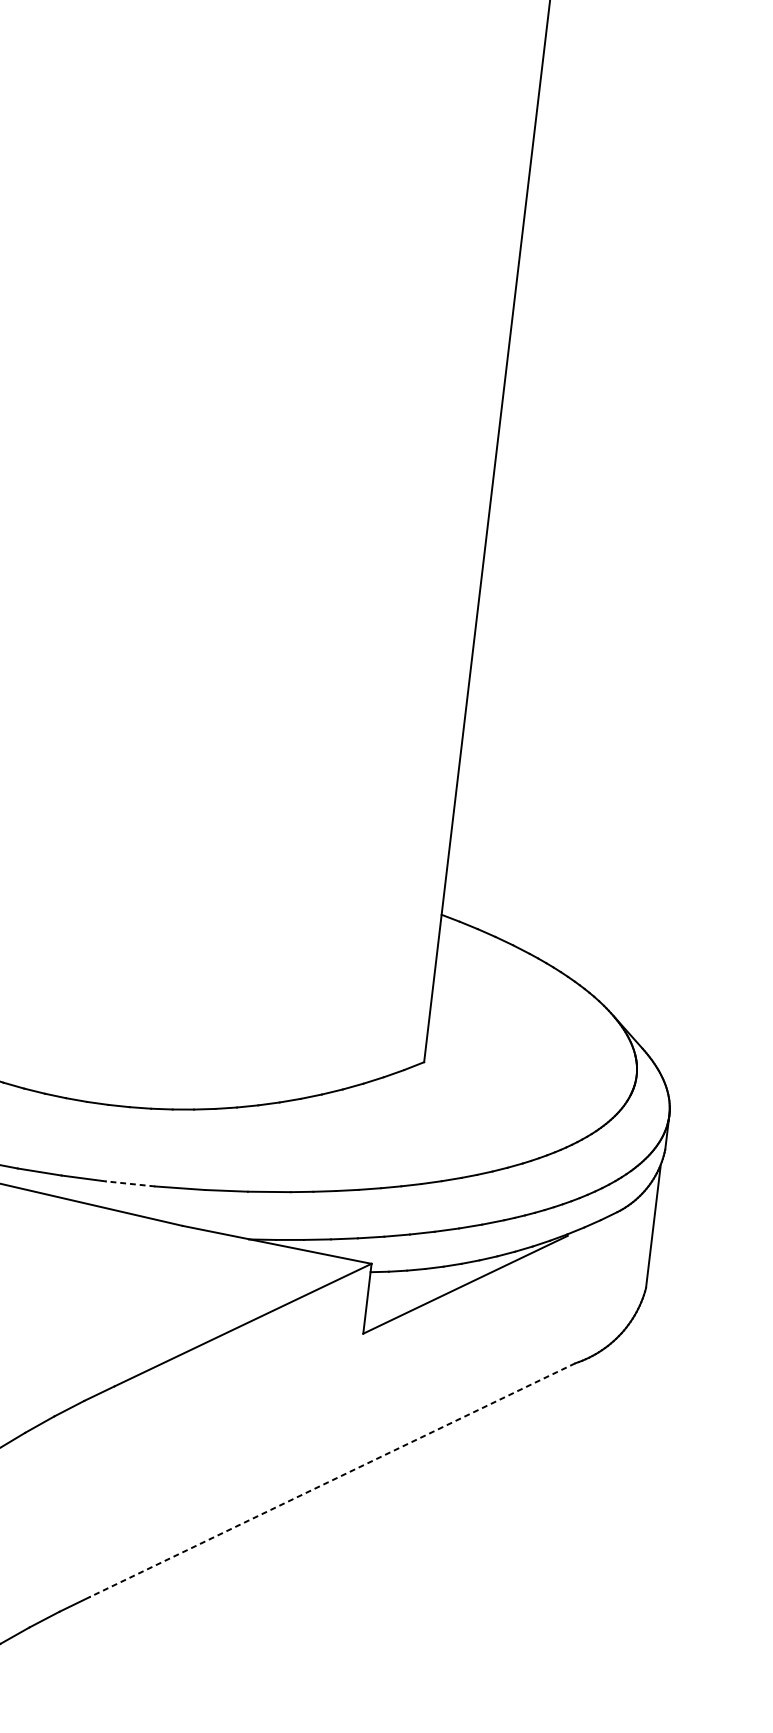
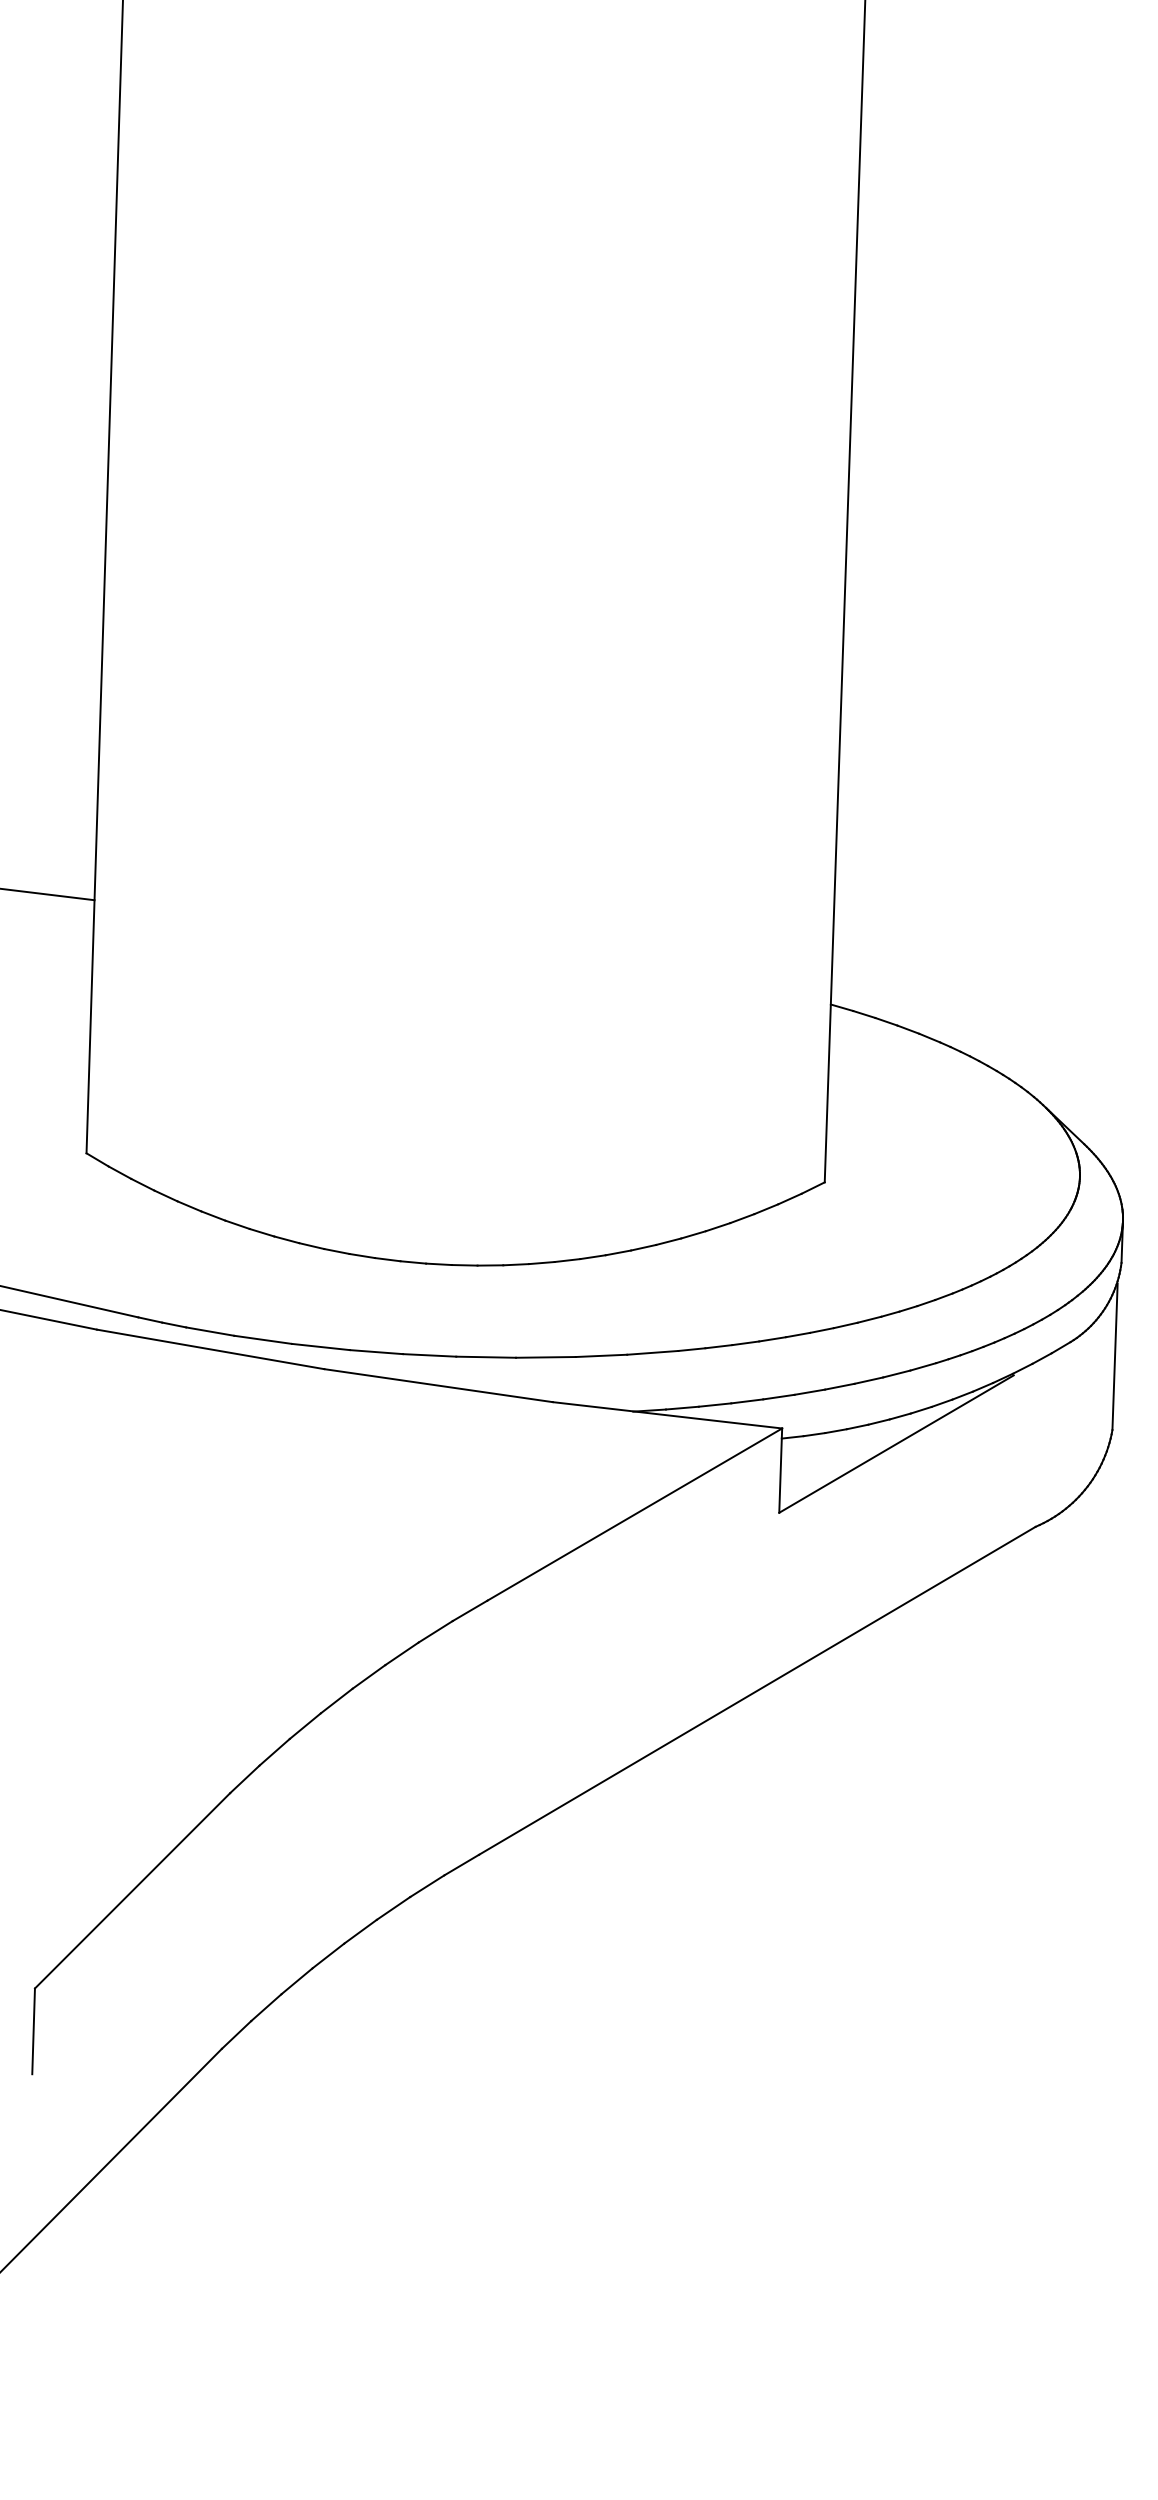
line: (130, 1184) -> (486, 1357), dashed -> solid
line: (331, 1480) -> (756, 1691), dashed -> solid

